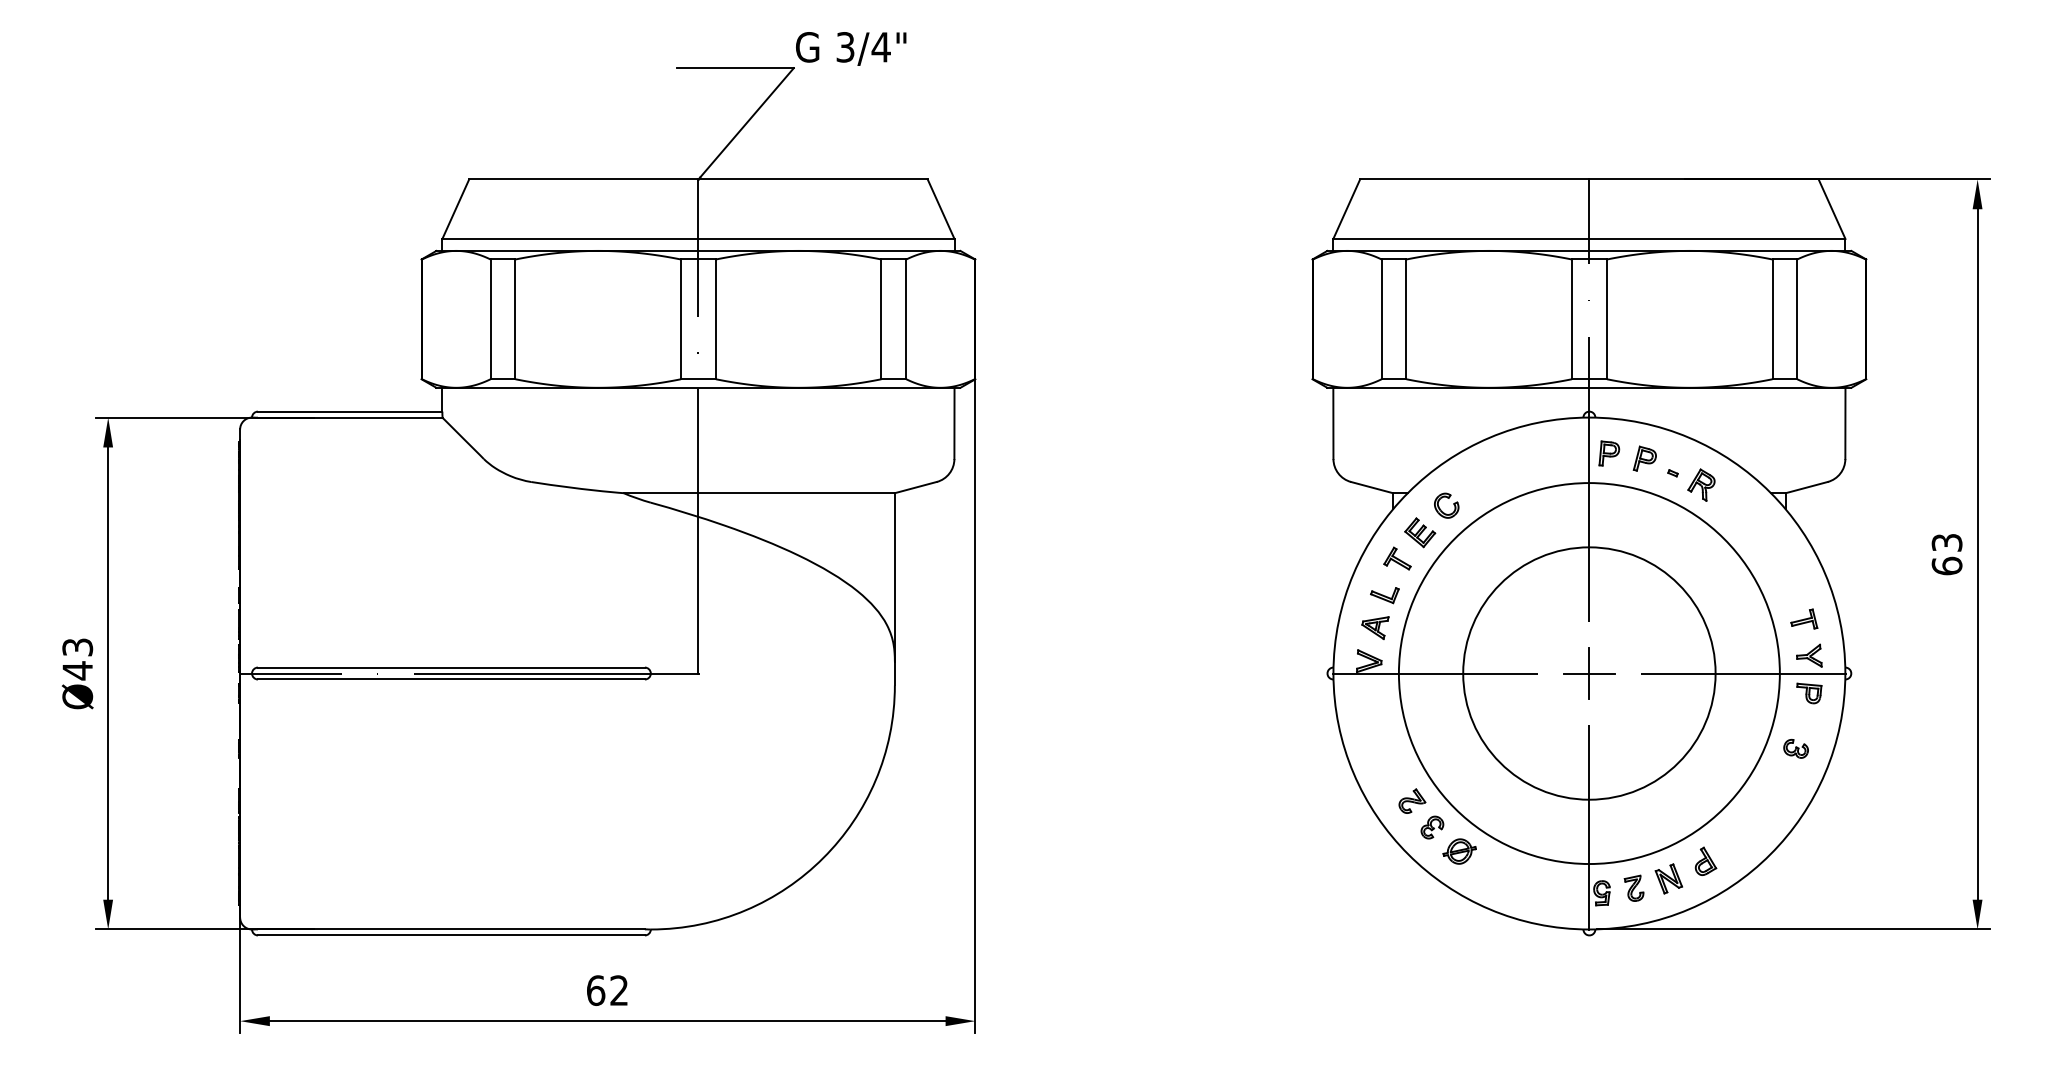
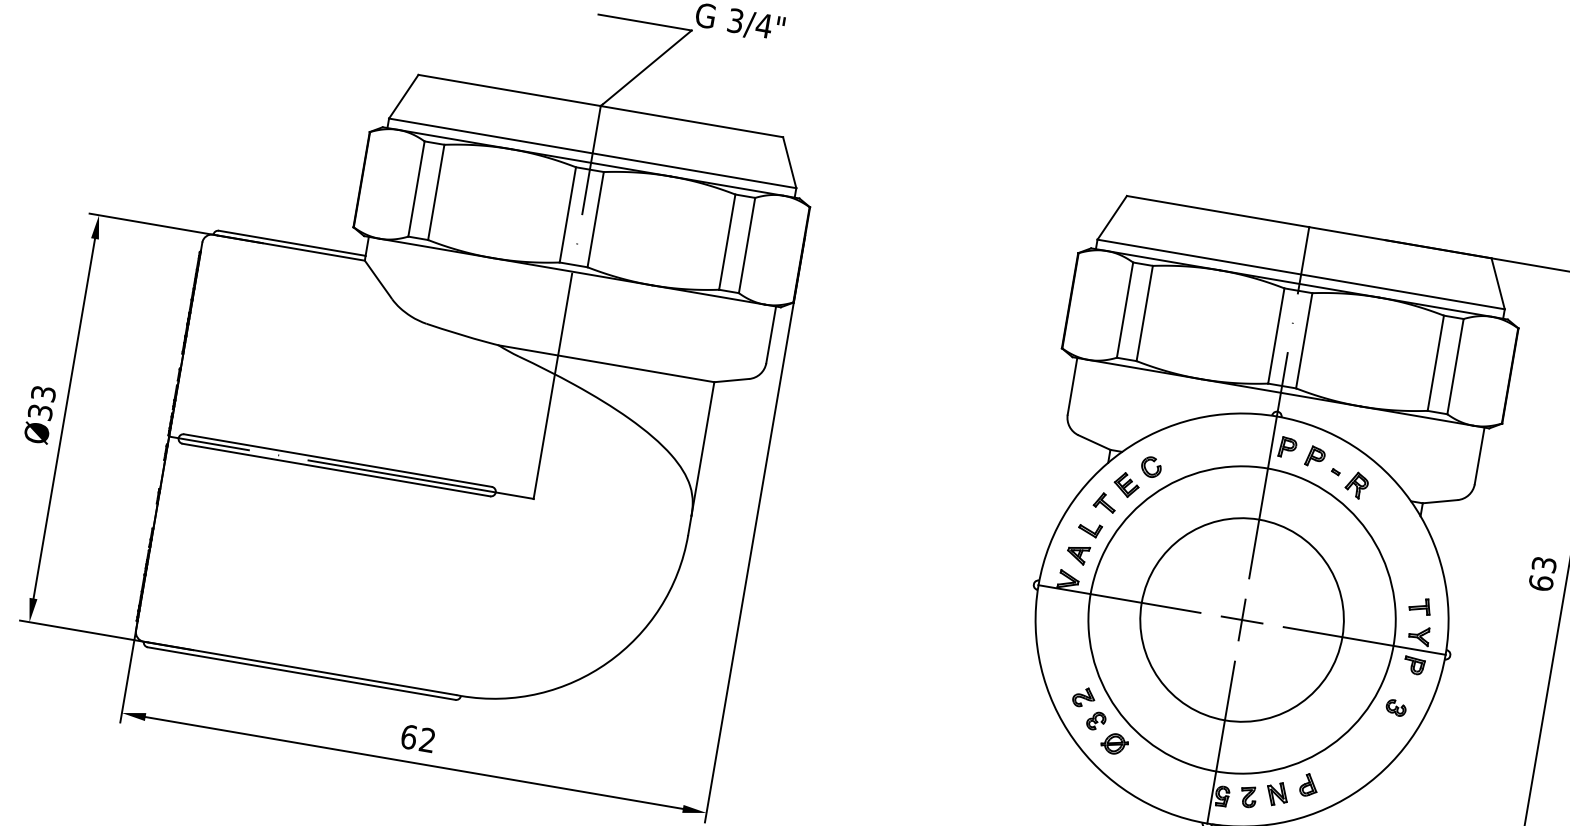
text: (77, 670) -> (40, 412), Ø43 -> Ø33

